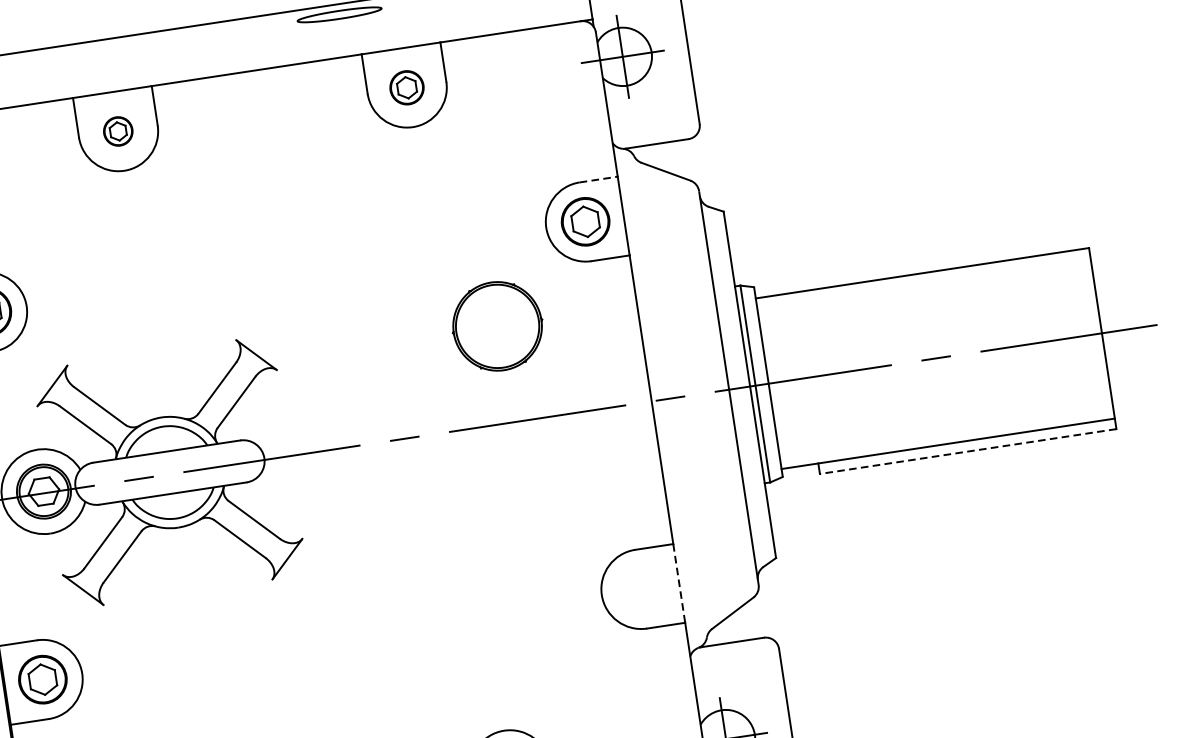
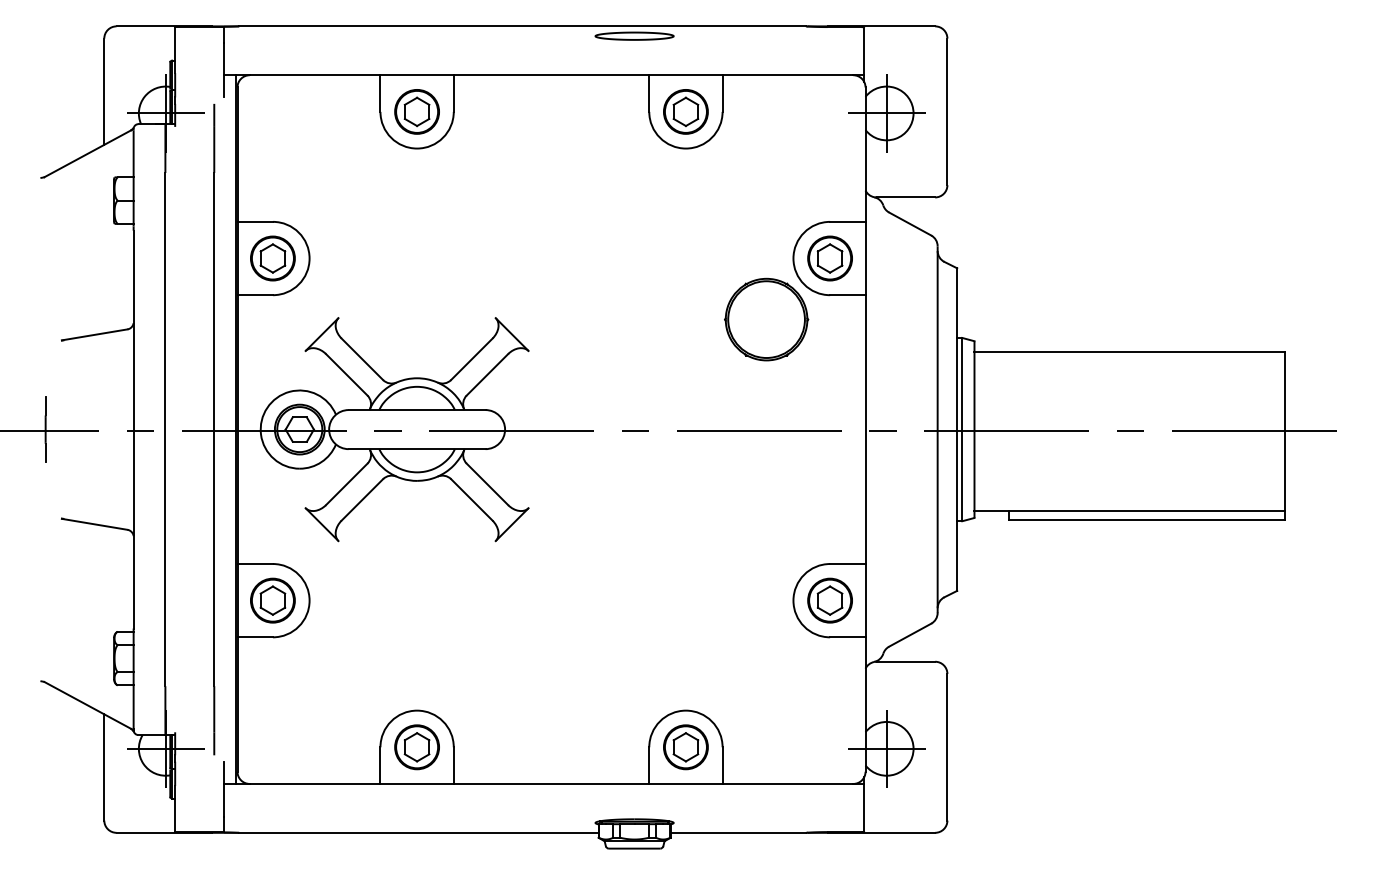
part: (406, 87) -> (685, 111), size x1.43
part: (117, 131) -> (416, 111), size x1.67
line: (598, 179) -> (847, 221), dashed -> solid
part: (497, 326) -> (766, 319), moved
line: (967, 451) -> (1146, 520), dashed -> solid
line: (679, 583) -> (865, 600), dashed -> solid
part: (640, 589) -> (829, 600), added

